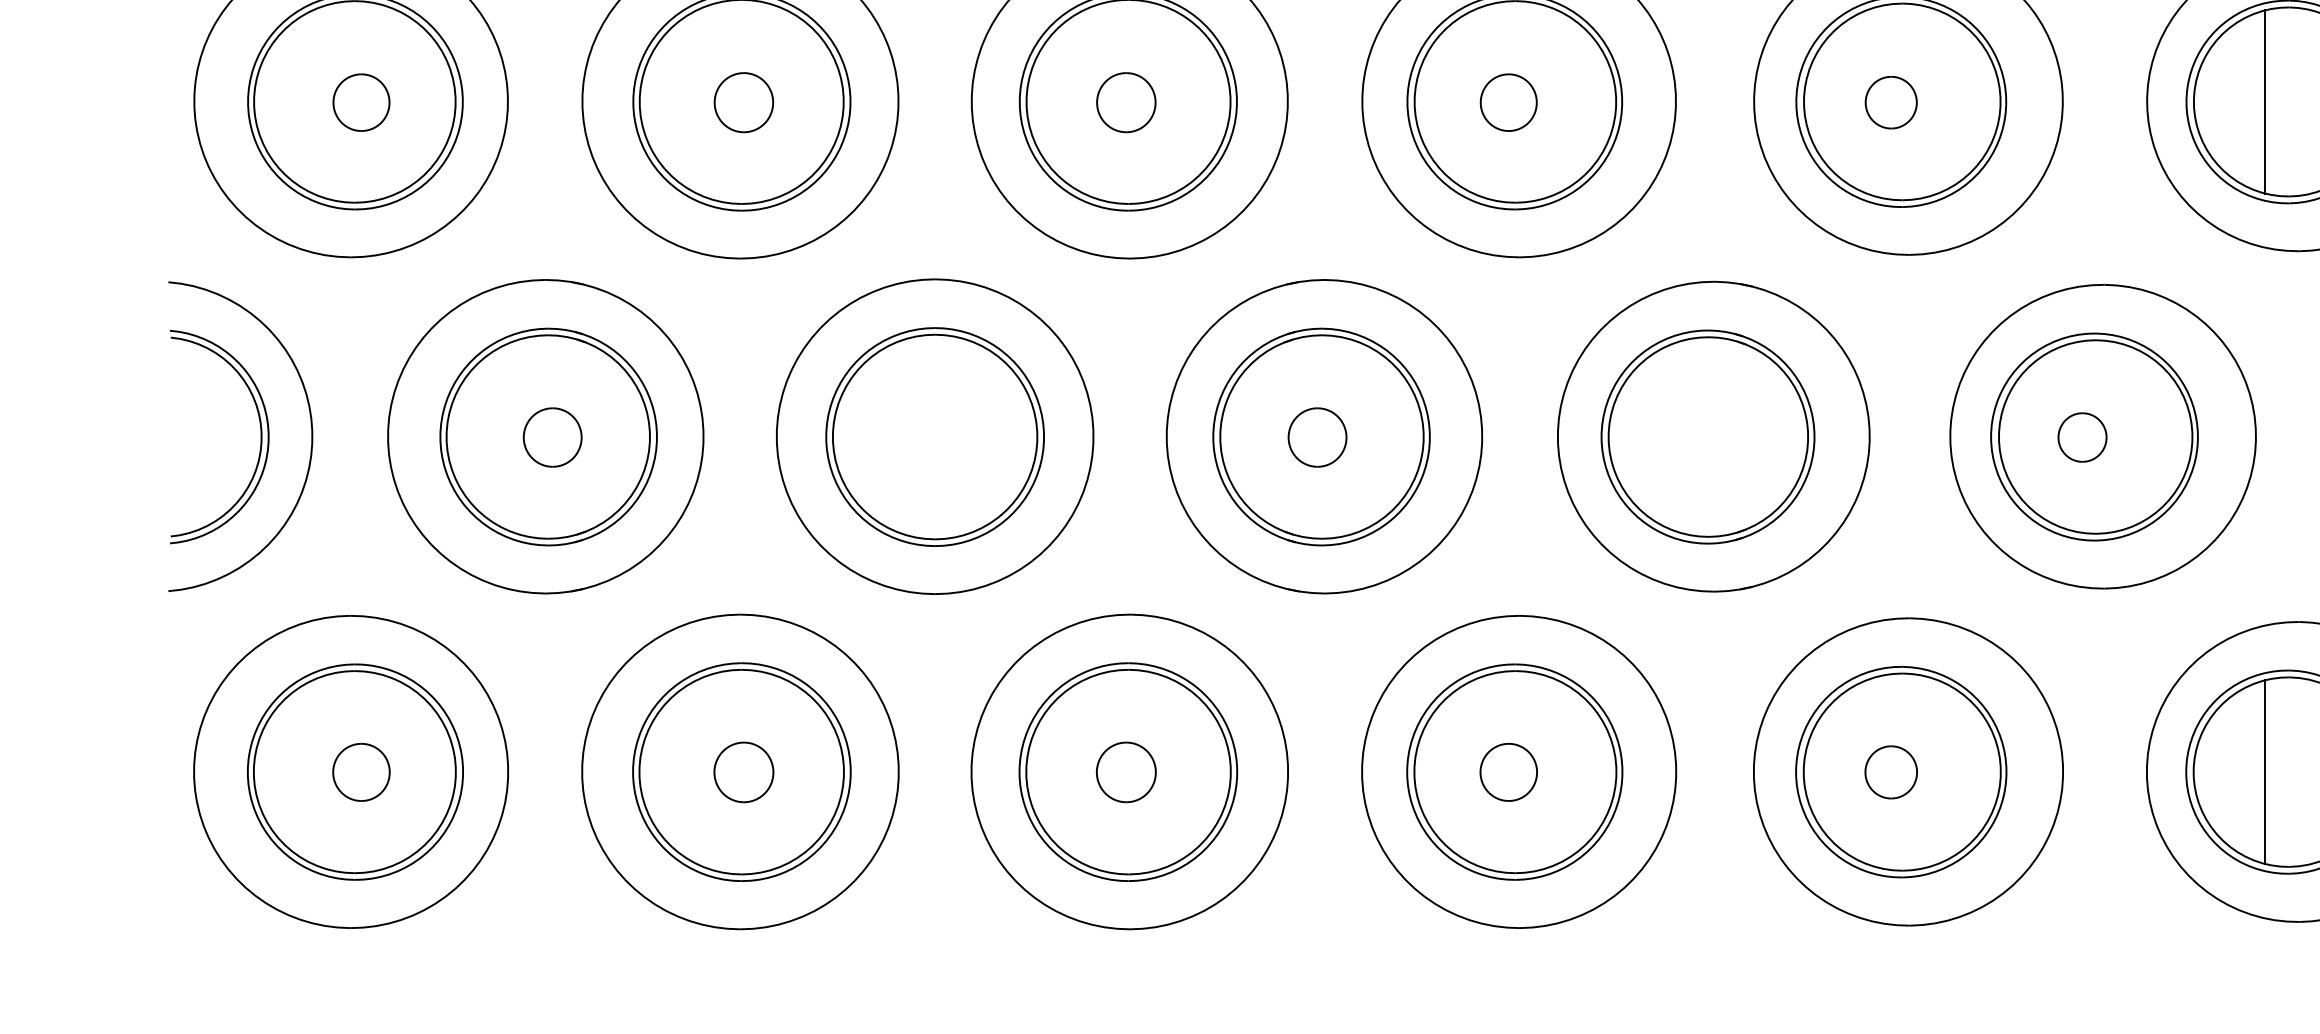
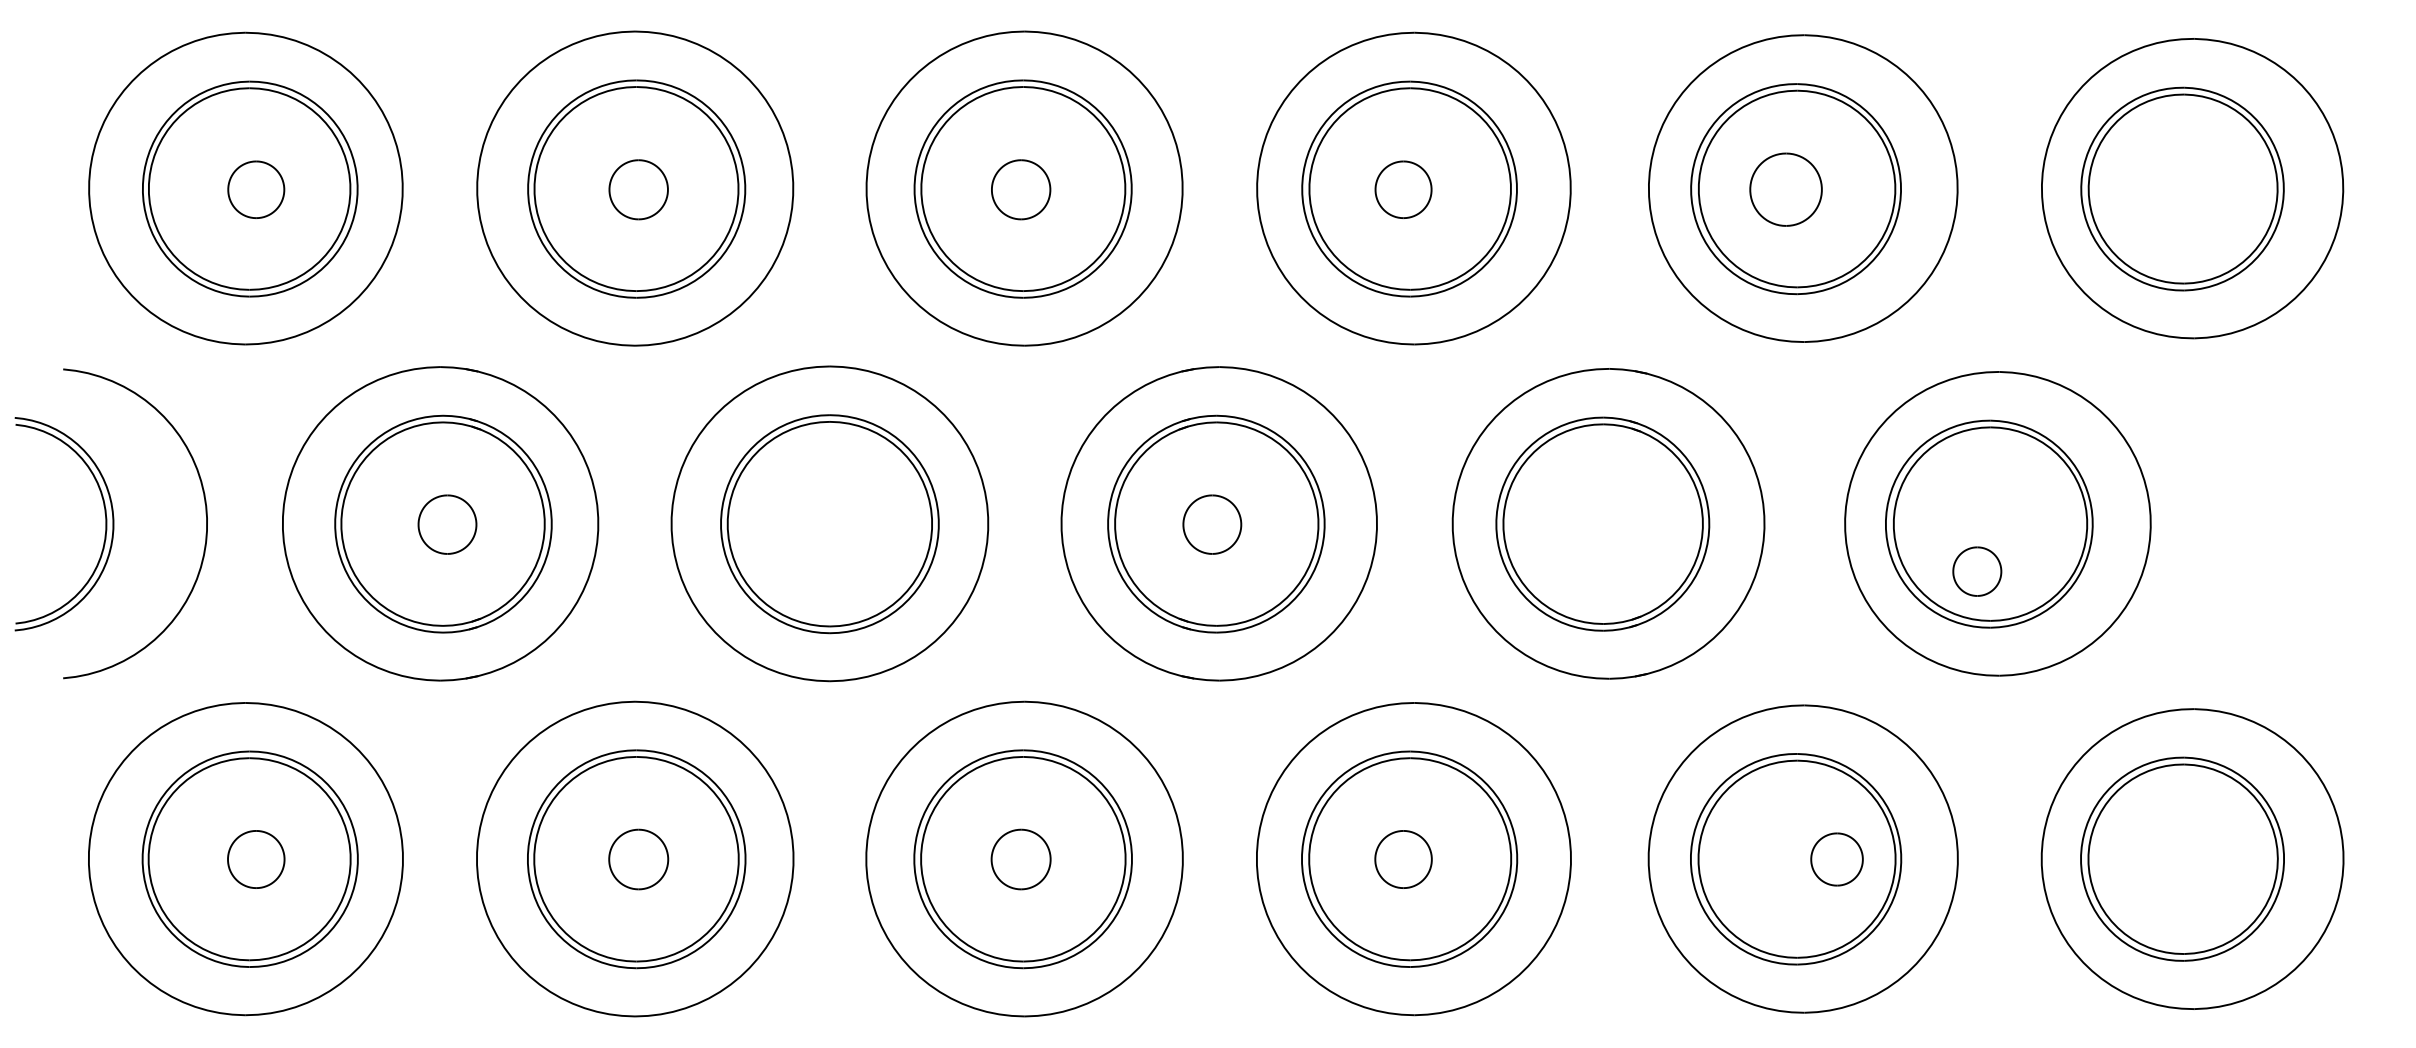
line: (2265, 101) -> (2160, 188), removed
part: (1890, 102) -> (1785, 189), size x1.4
part: (260, 437) -> (105, 524), moved
part: (2082, 437) -> (1977, 571), moved
part: (1890, 772) -> (1836, 859), moved
line: (2265, 772) -> (2160, 859), removed

